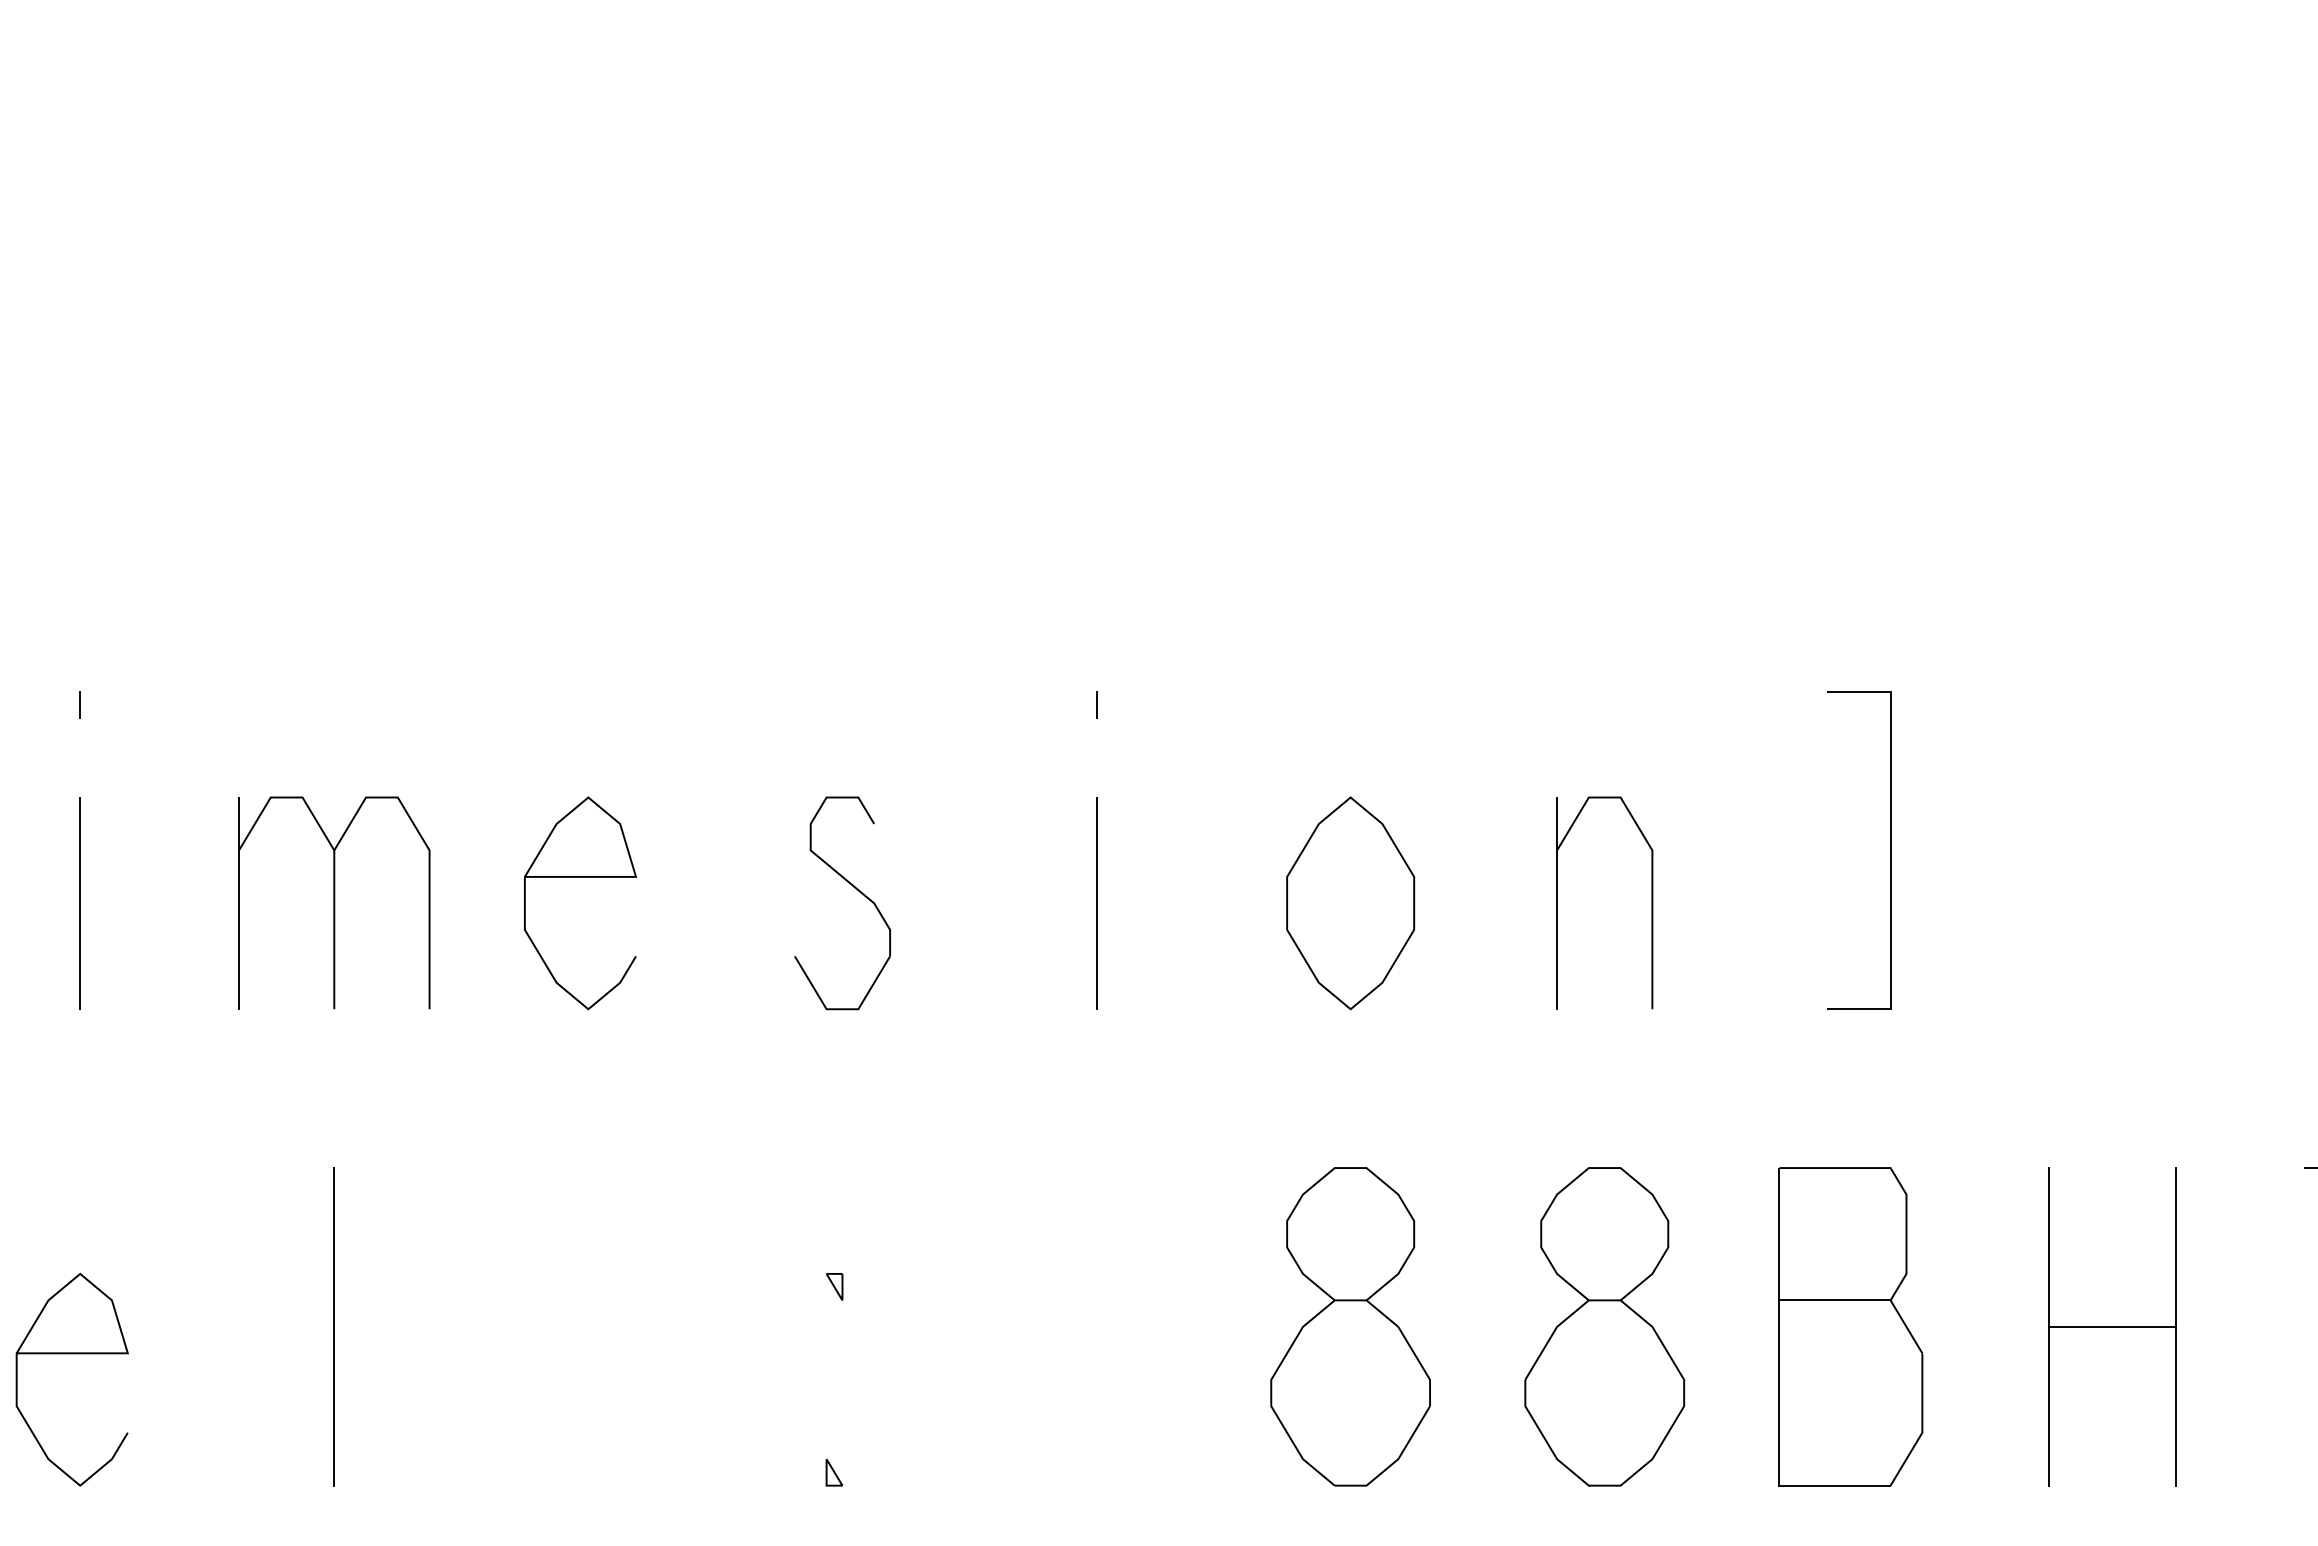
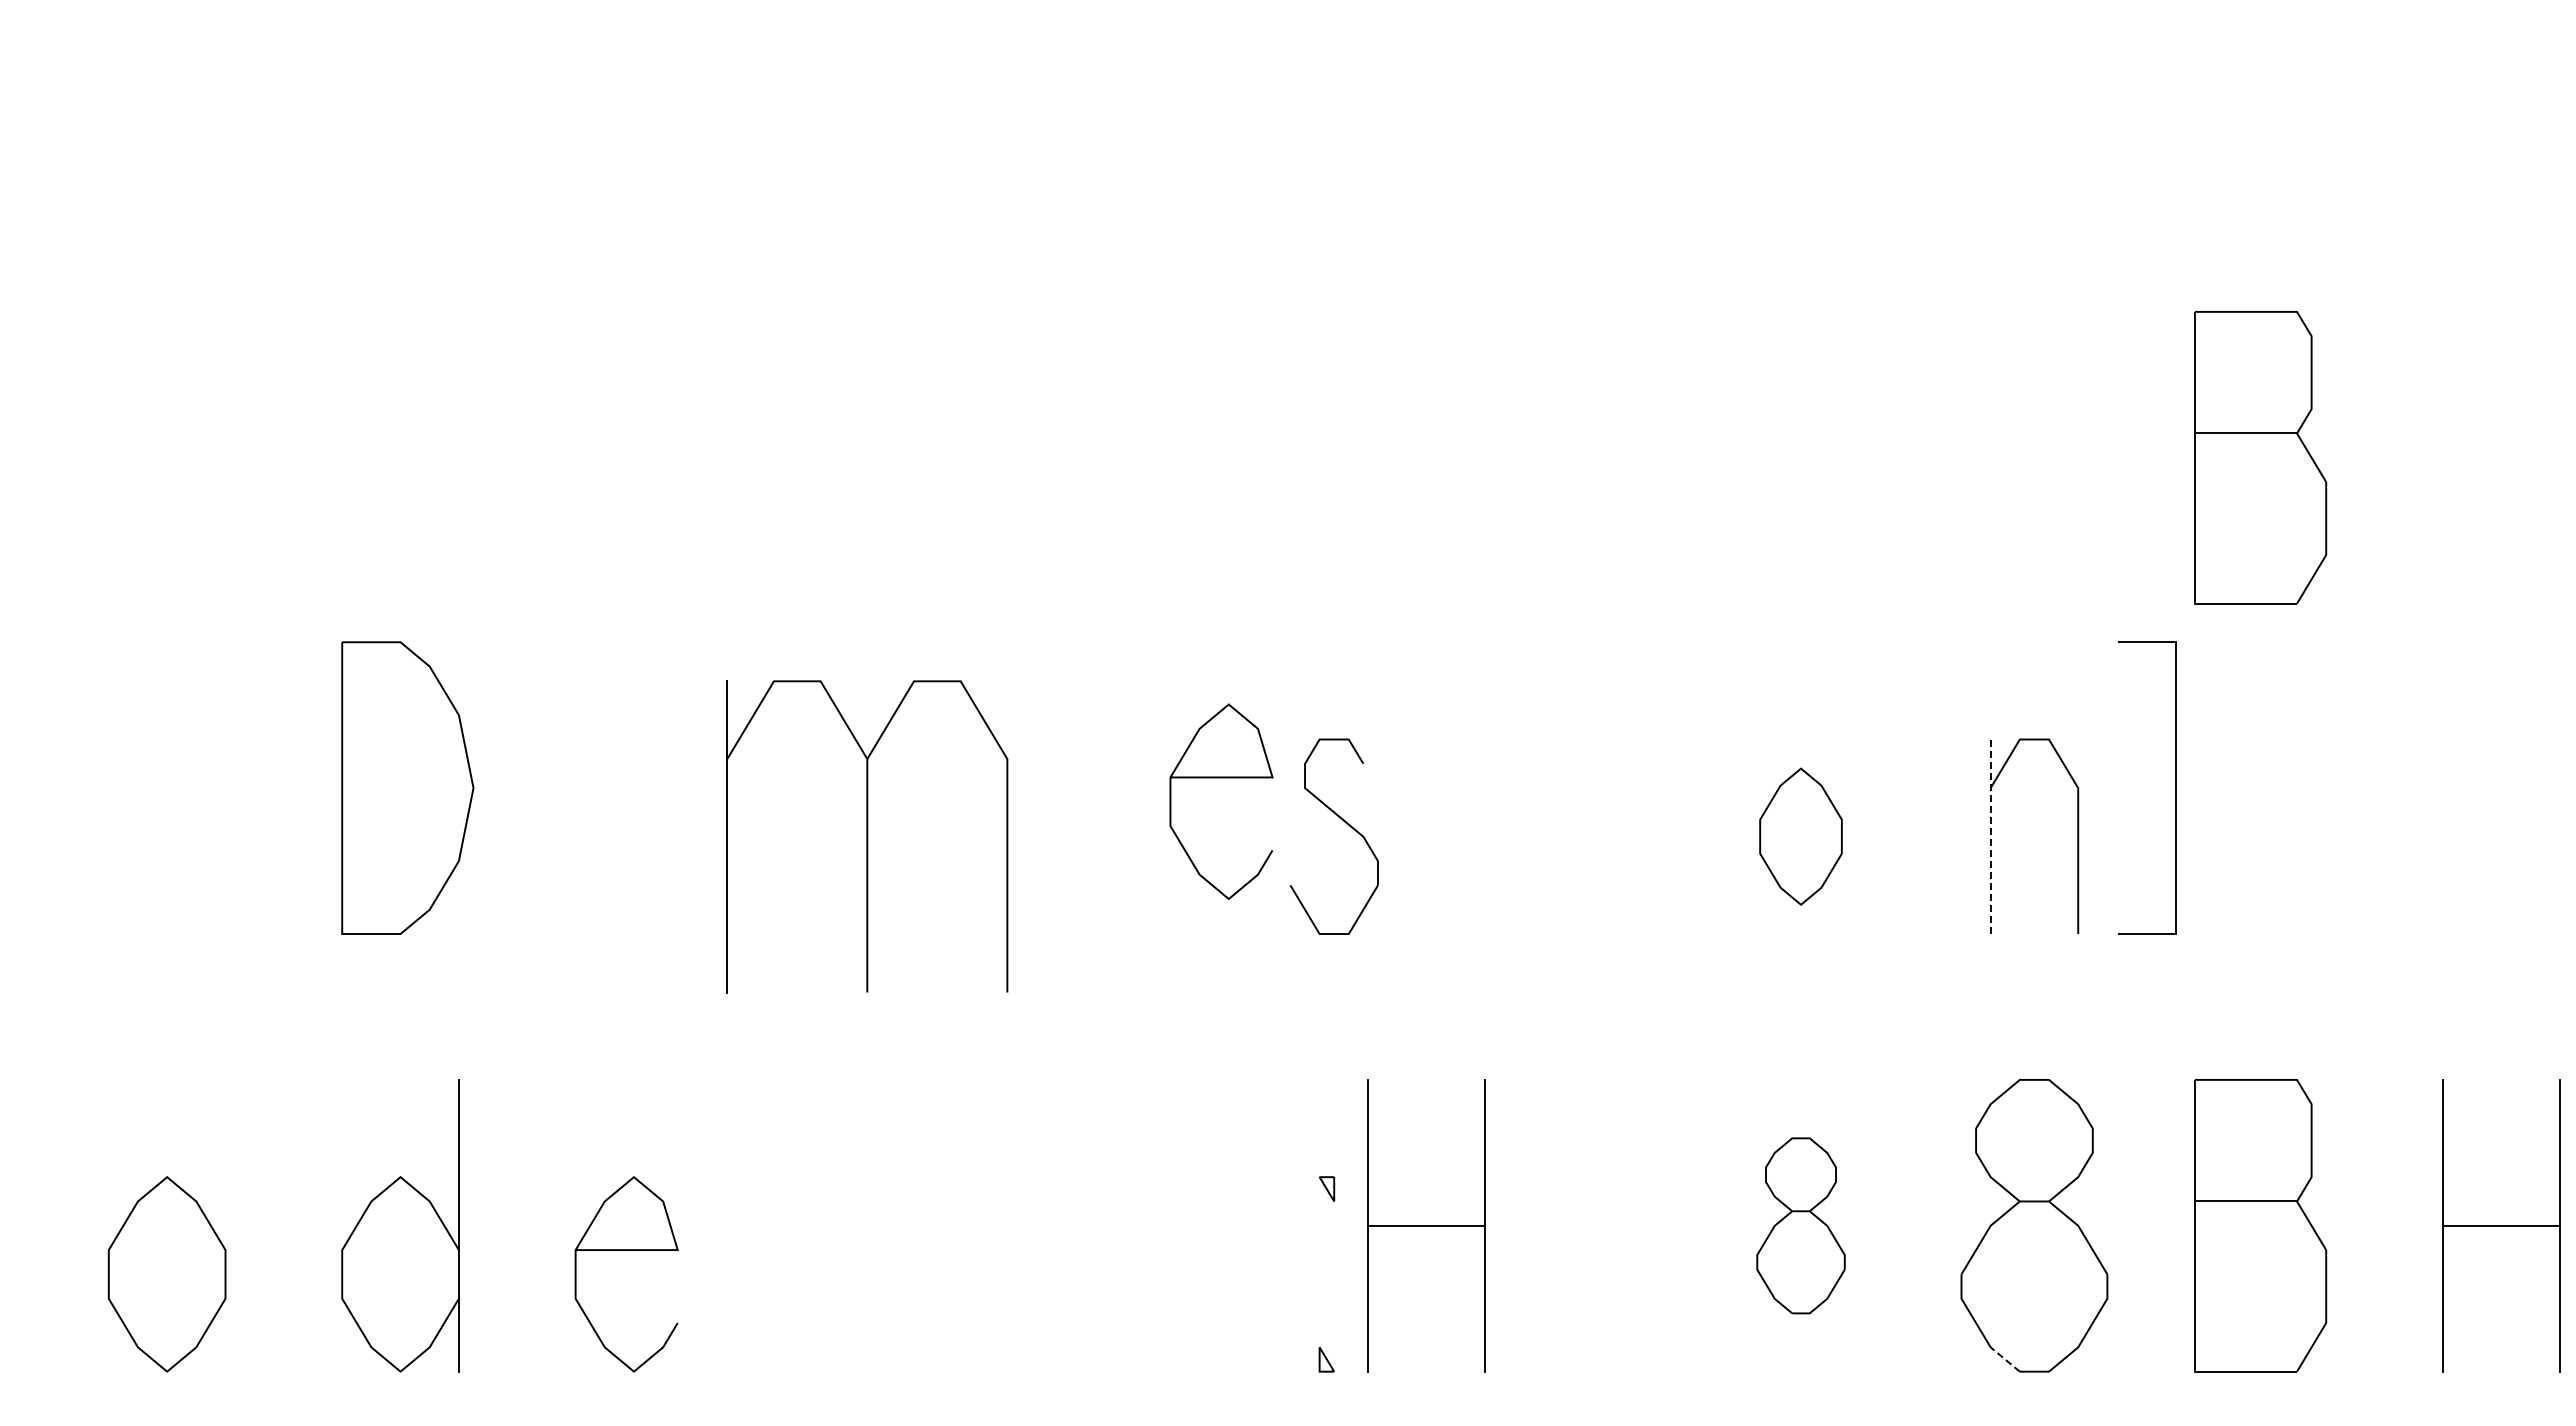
part: (1850, 490) -> (2260, 457), added
line: (79, 704) -> (633, 654), removed
line: (1096, 704) -> (1567, 654), removed
line: (1890, 849) -> (2175, 787), moved
curve: (580, 878) -> (1221, 778), moved
line: (79, 903) -> (633, 836), removed
part: (334, 903) -> (867, 836), size x1.6
line: (1096, 903) -> (1567, 836), removed
part: (1350, 903) -> (1800, 836), size x0.7
line: (1556, 903) -> (1990, 836), solid -> dashed
line: (334, 1326) -> (867, 1225), removed
part: (942, 1326) -> (1426, 1225), added
part: (1350, 1326) -> (1800, 1225), size x0.6
line: (1573, 1472) -> (2005, 1359), solid -> dashed

